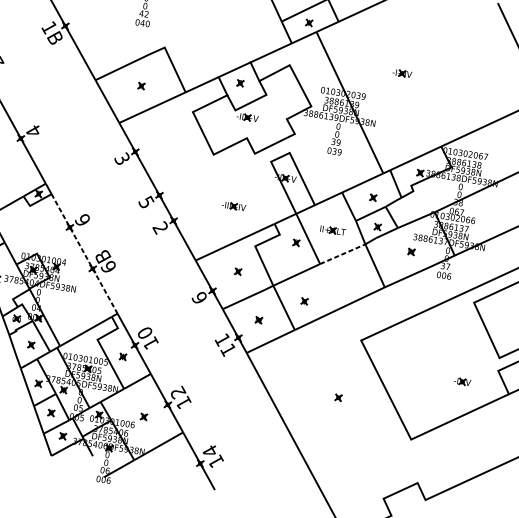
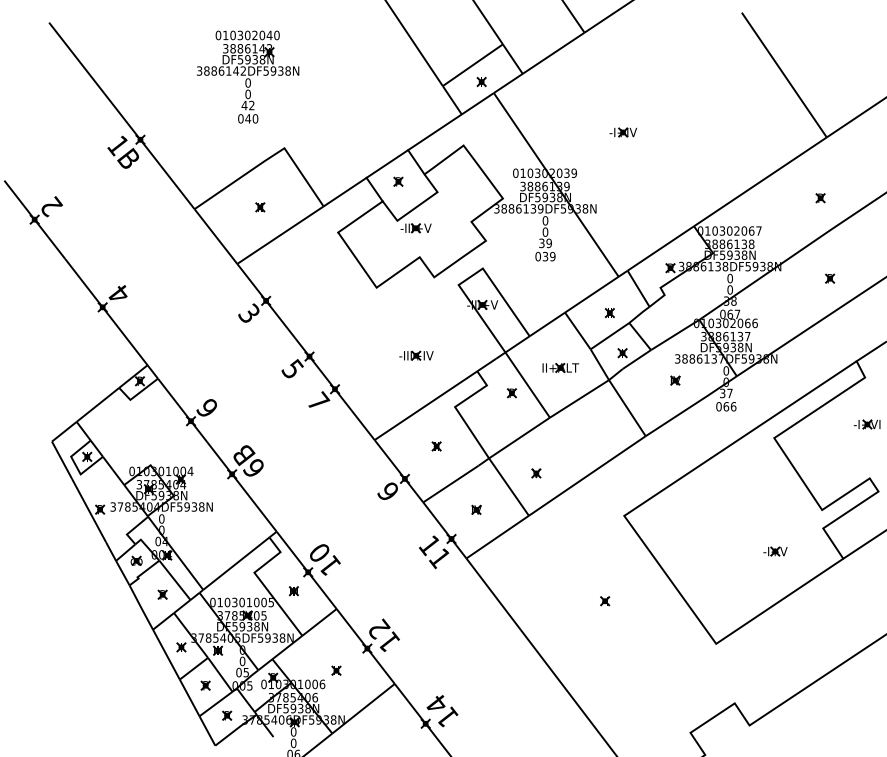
text: (160, 227) -> (318, 401), 2 -> 7
line: (342, 253) -> (579, 398), dashed -> solid
line: (84, 254) -> (217, 455), dashed -> solid
text: (444, 275) -> (726, 406), 006 -> 066

